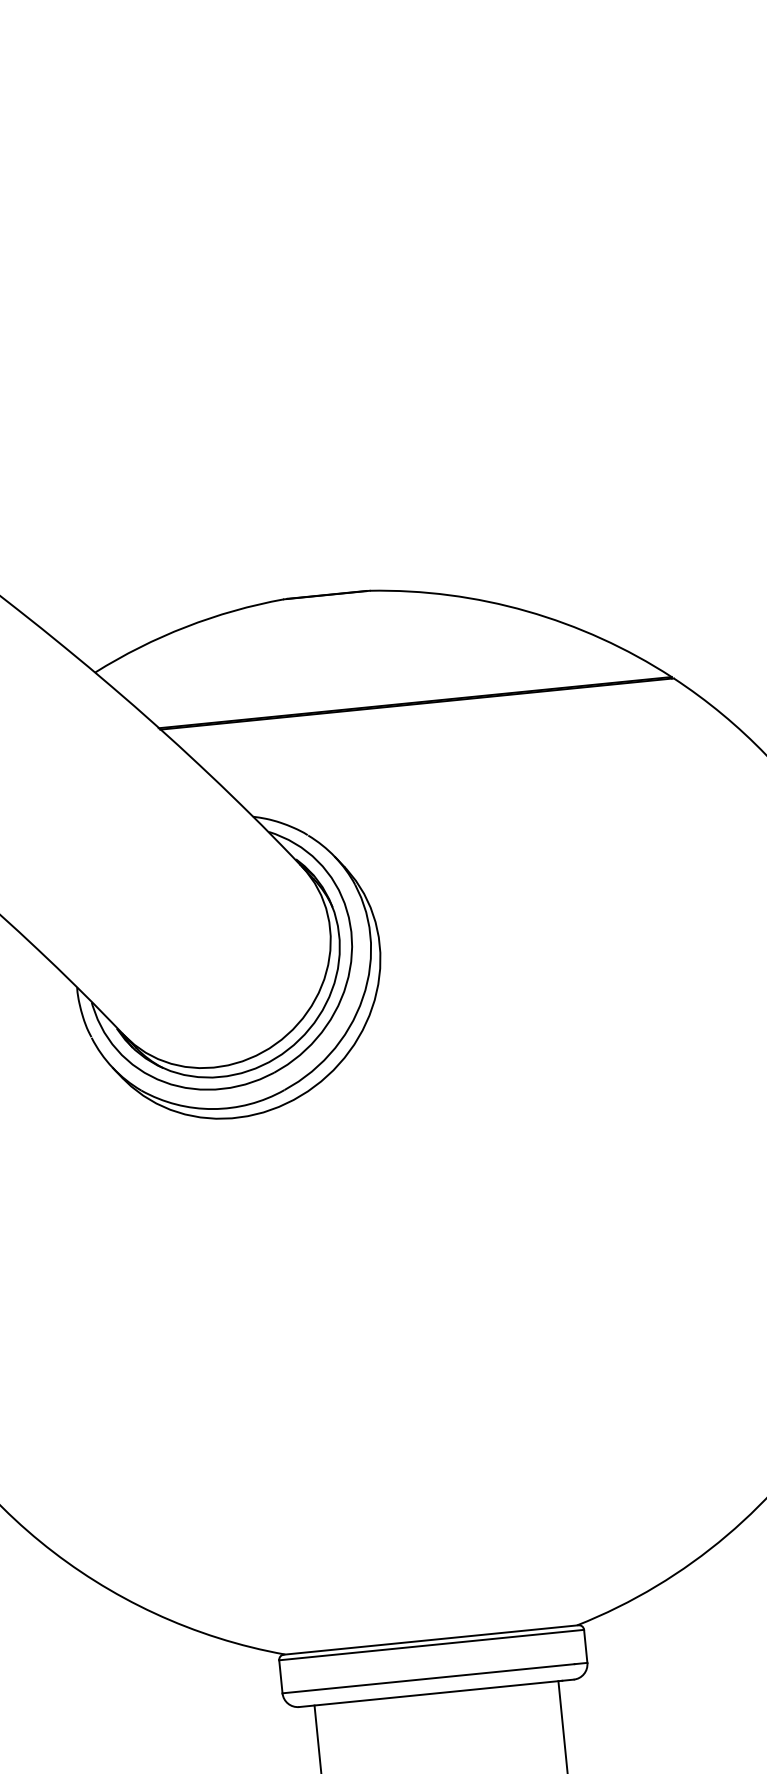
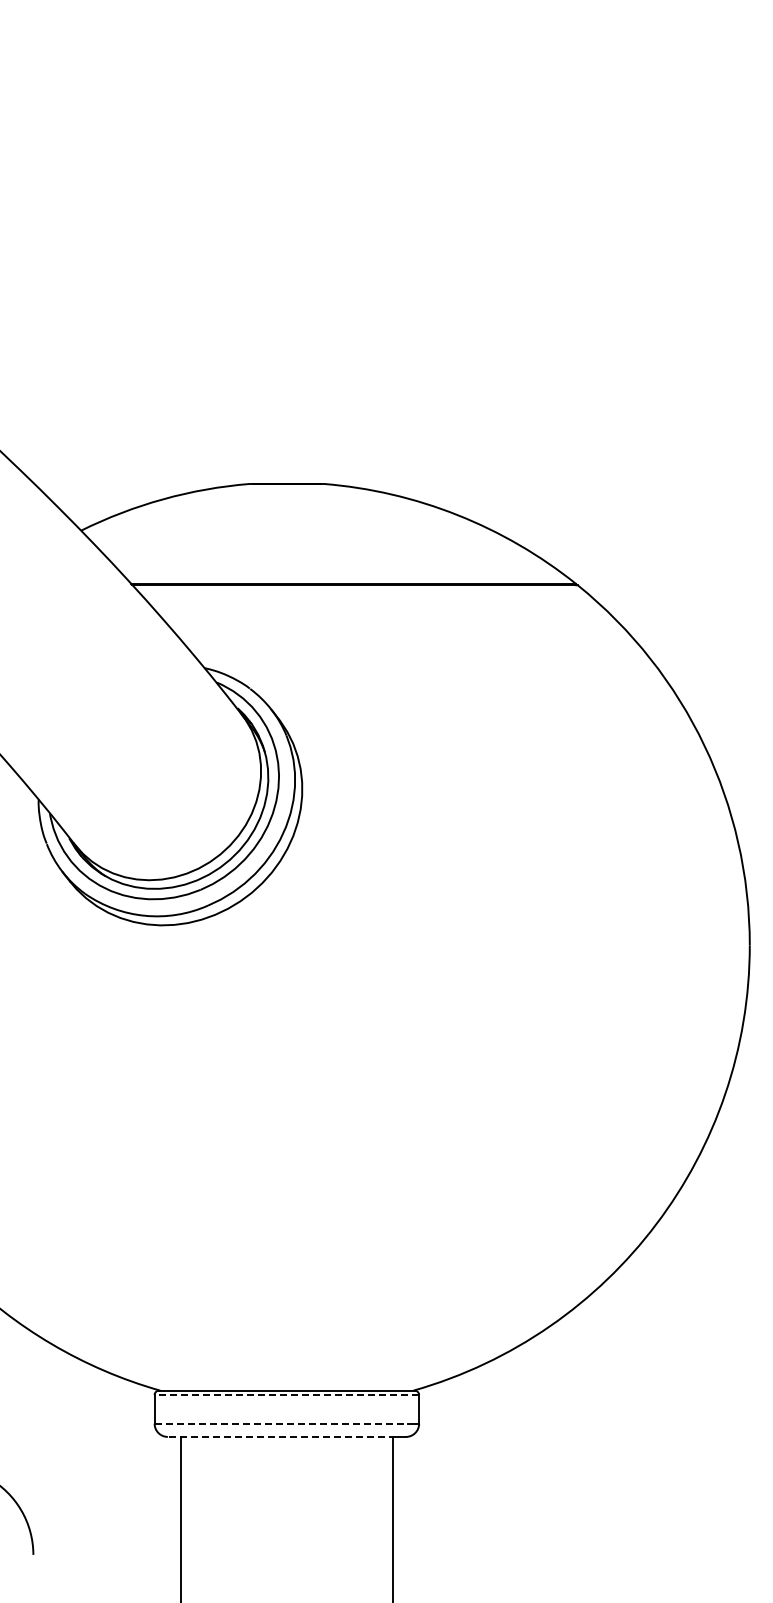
line: (431, 1645) -> (286, 1395), solid -> dashed
line: (428, 1678) -> (281, 1423), solid -> dashed
line: (430, 1693) -> (281, 1436), solid -> dashed

